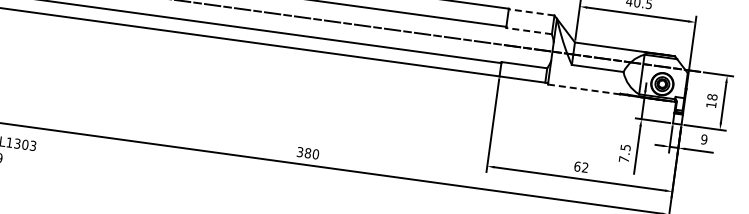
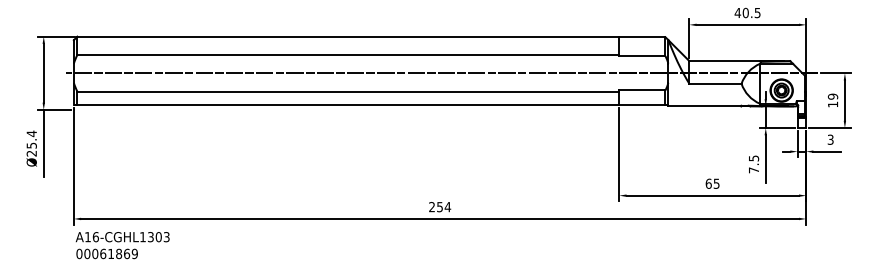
line: (530, 12) -> (641, 37), dashed -> solid
line: (528, 31) -> (641, 56), dashed -> solid
line: (584, 89) -> (705, 106), dashed -> solid
text: (712, 97) -> (833, 96), 18 -> 19
text: (704, 139) -> (830, 139), 9 -> 3
text: (308, 153) -> (440, 207), 380 -> 254
text: (585, 167) -> (716, 183), 62 -> 65

